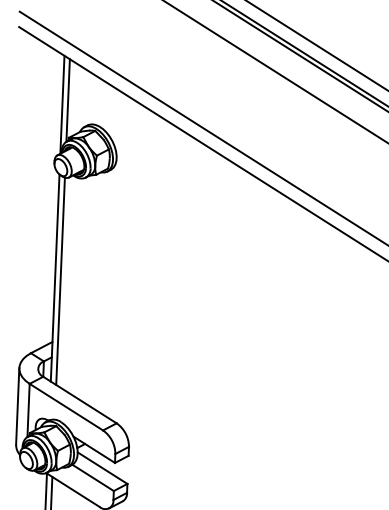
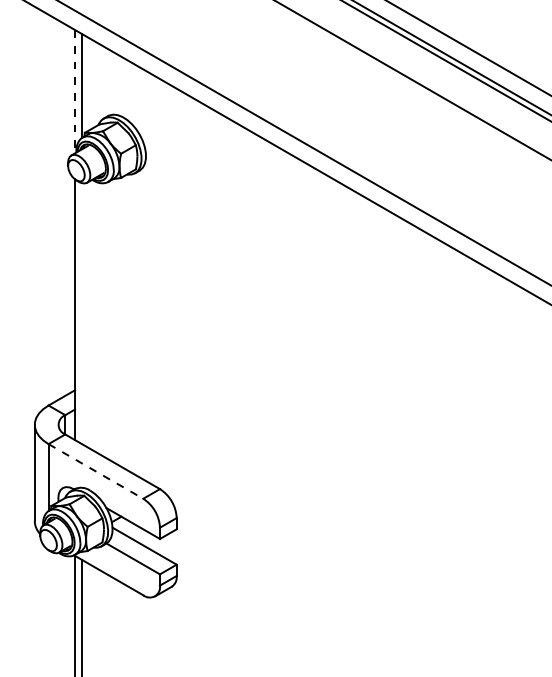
line: (62, 104) -> (75, 91), solid -> dashed
line: (60, 281) -> (82, 313), removed
line: (66, 407) -> (95, 471), solid -> dashed

